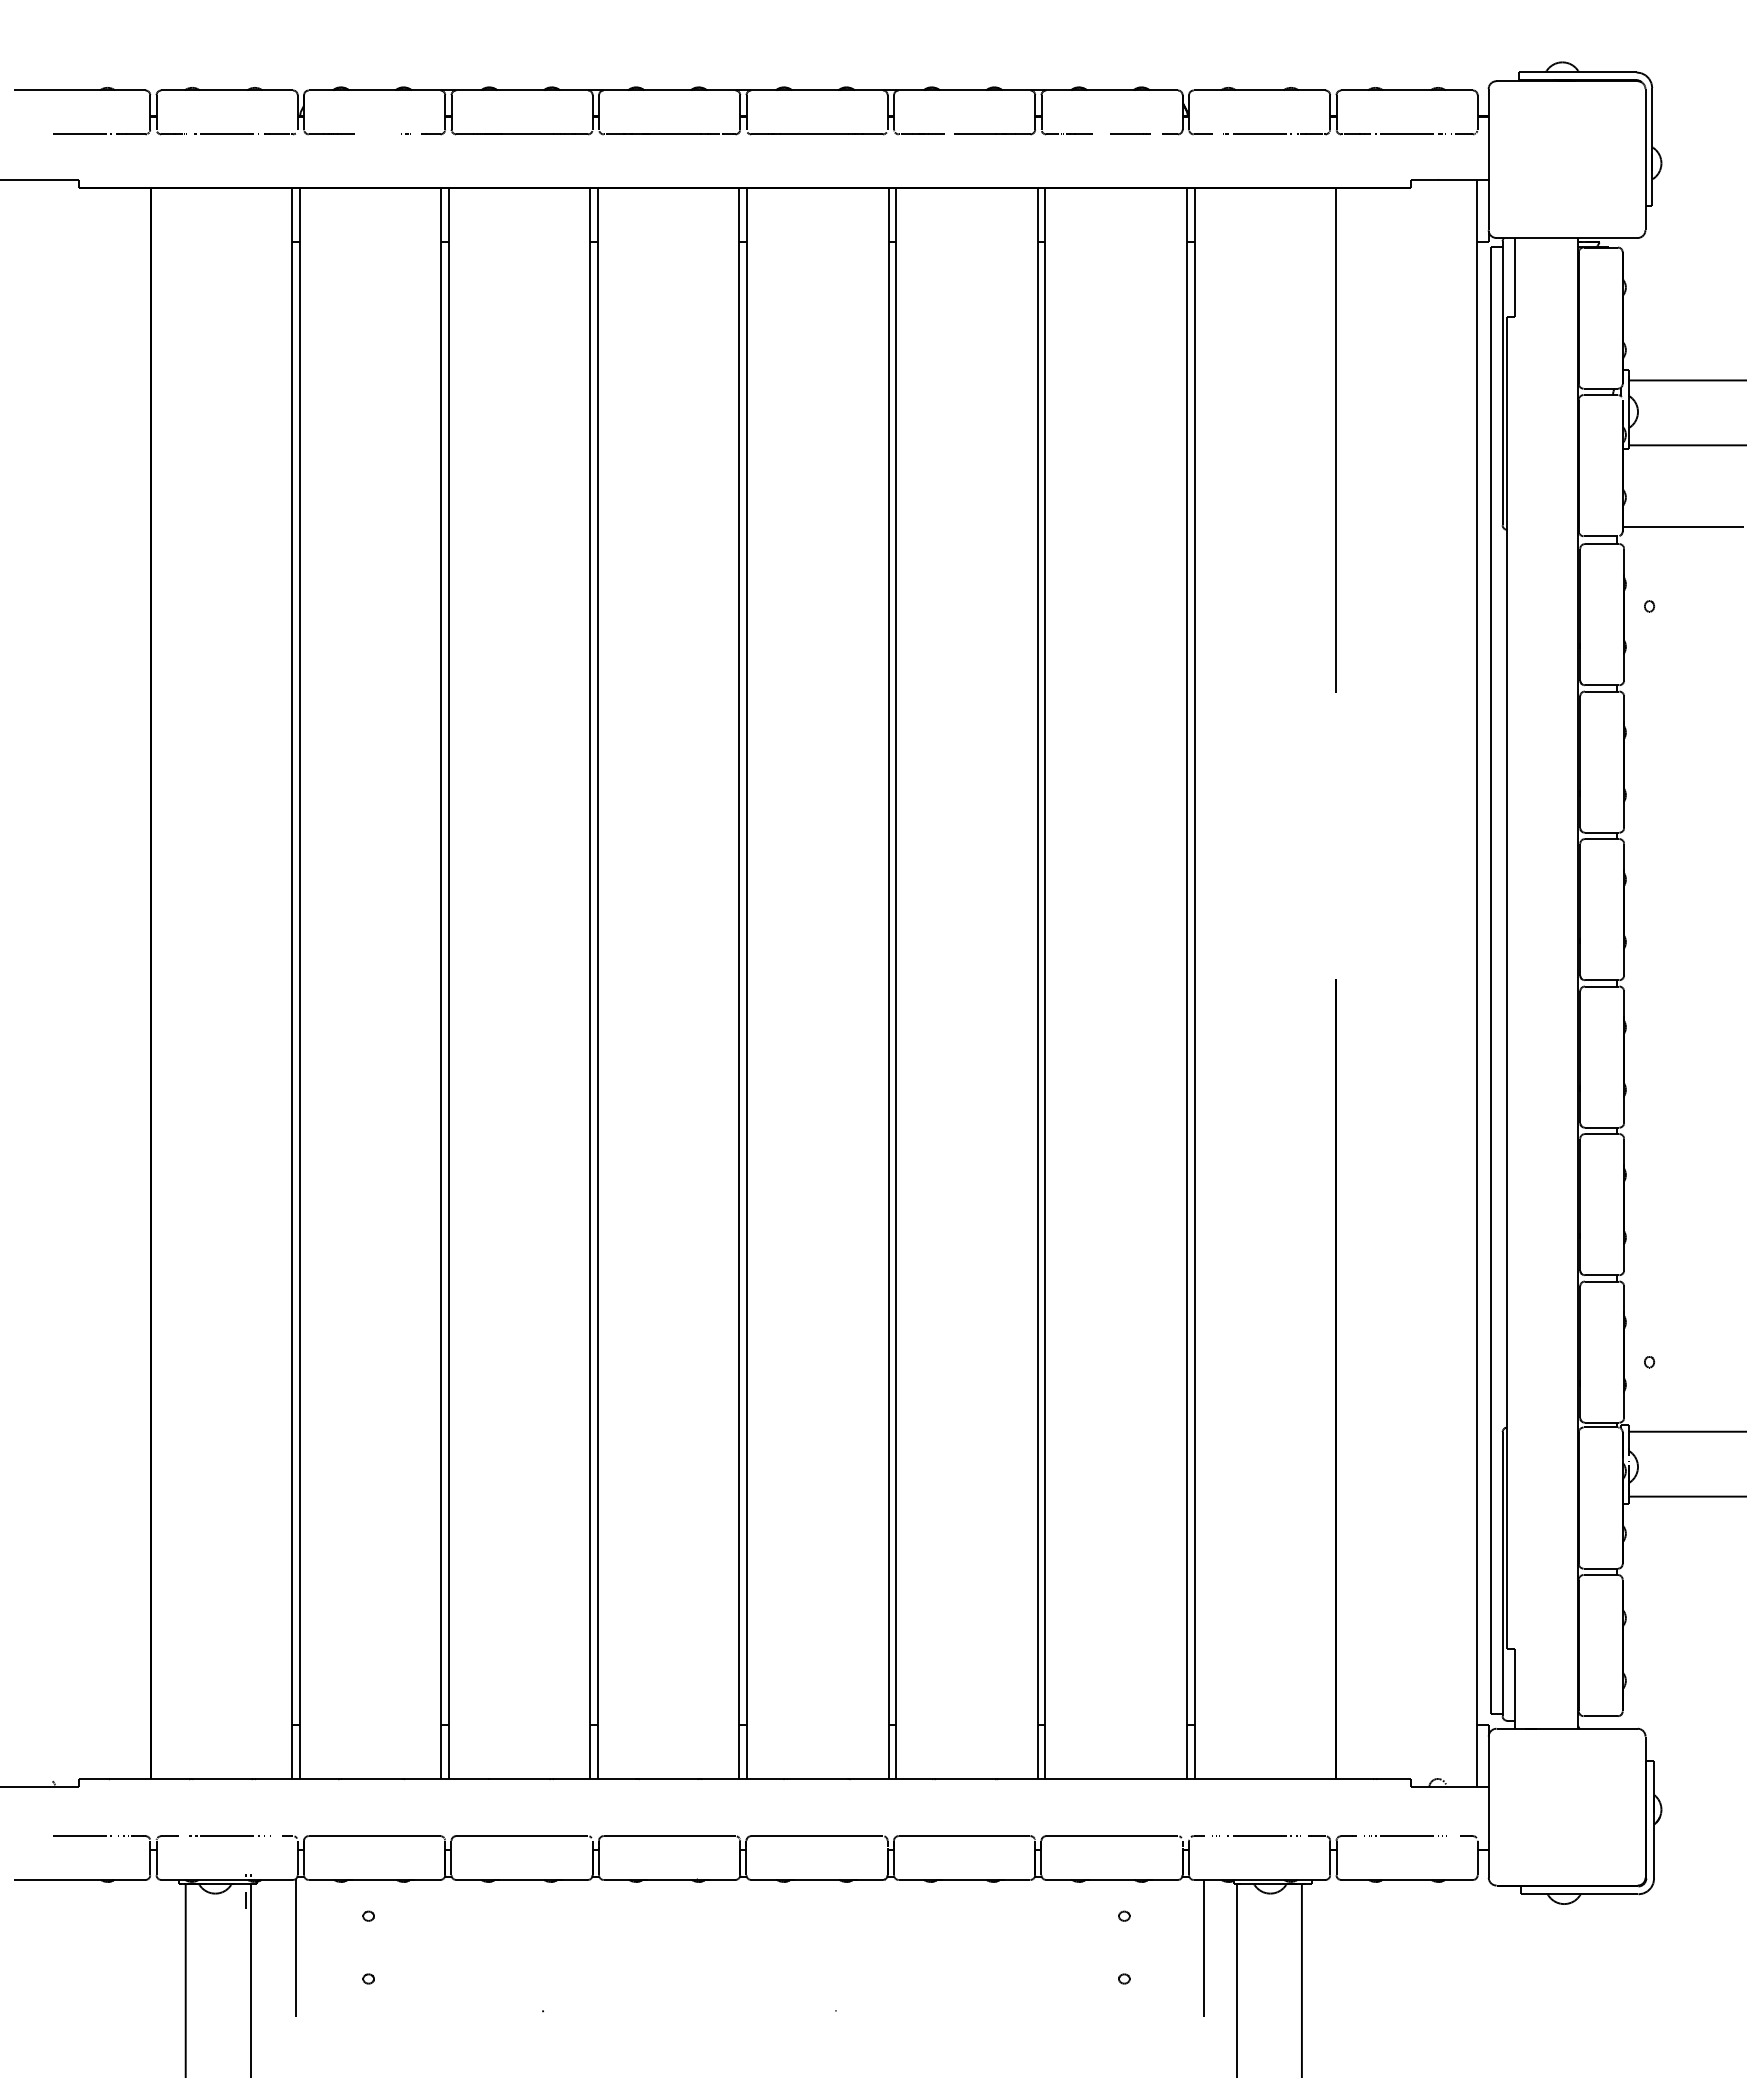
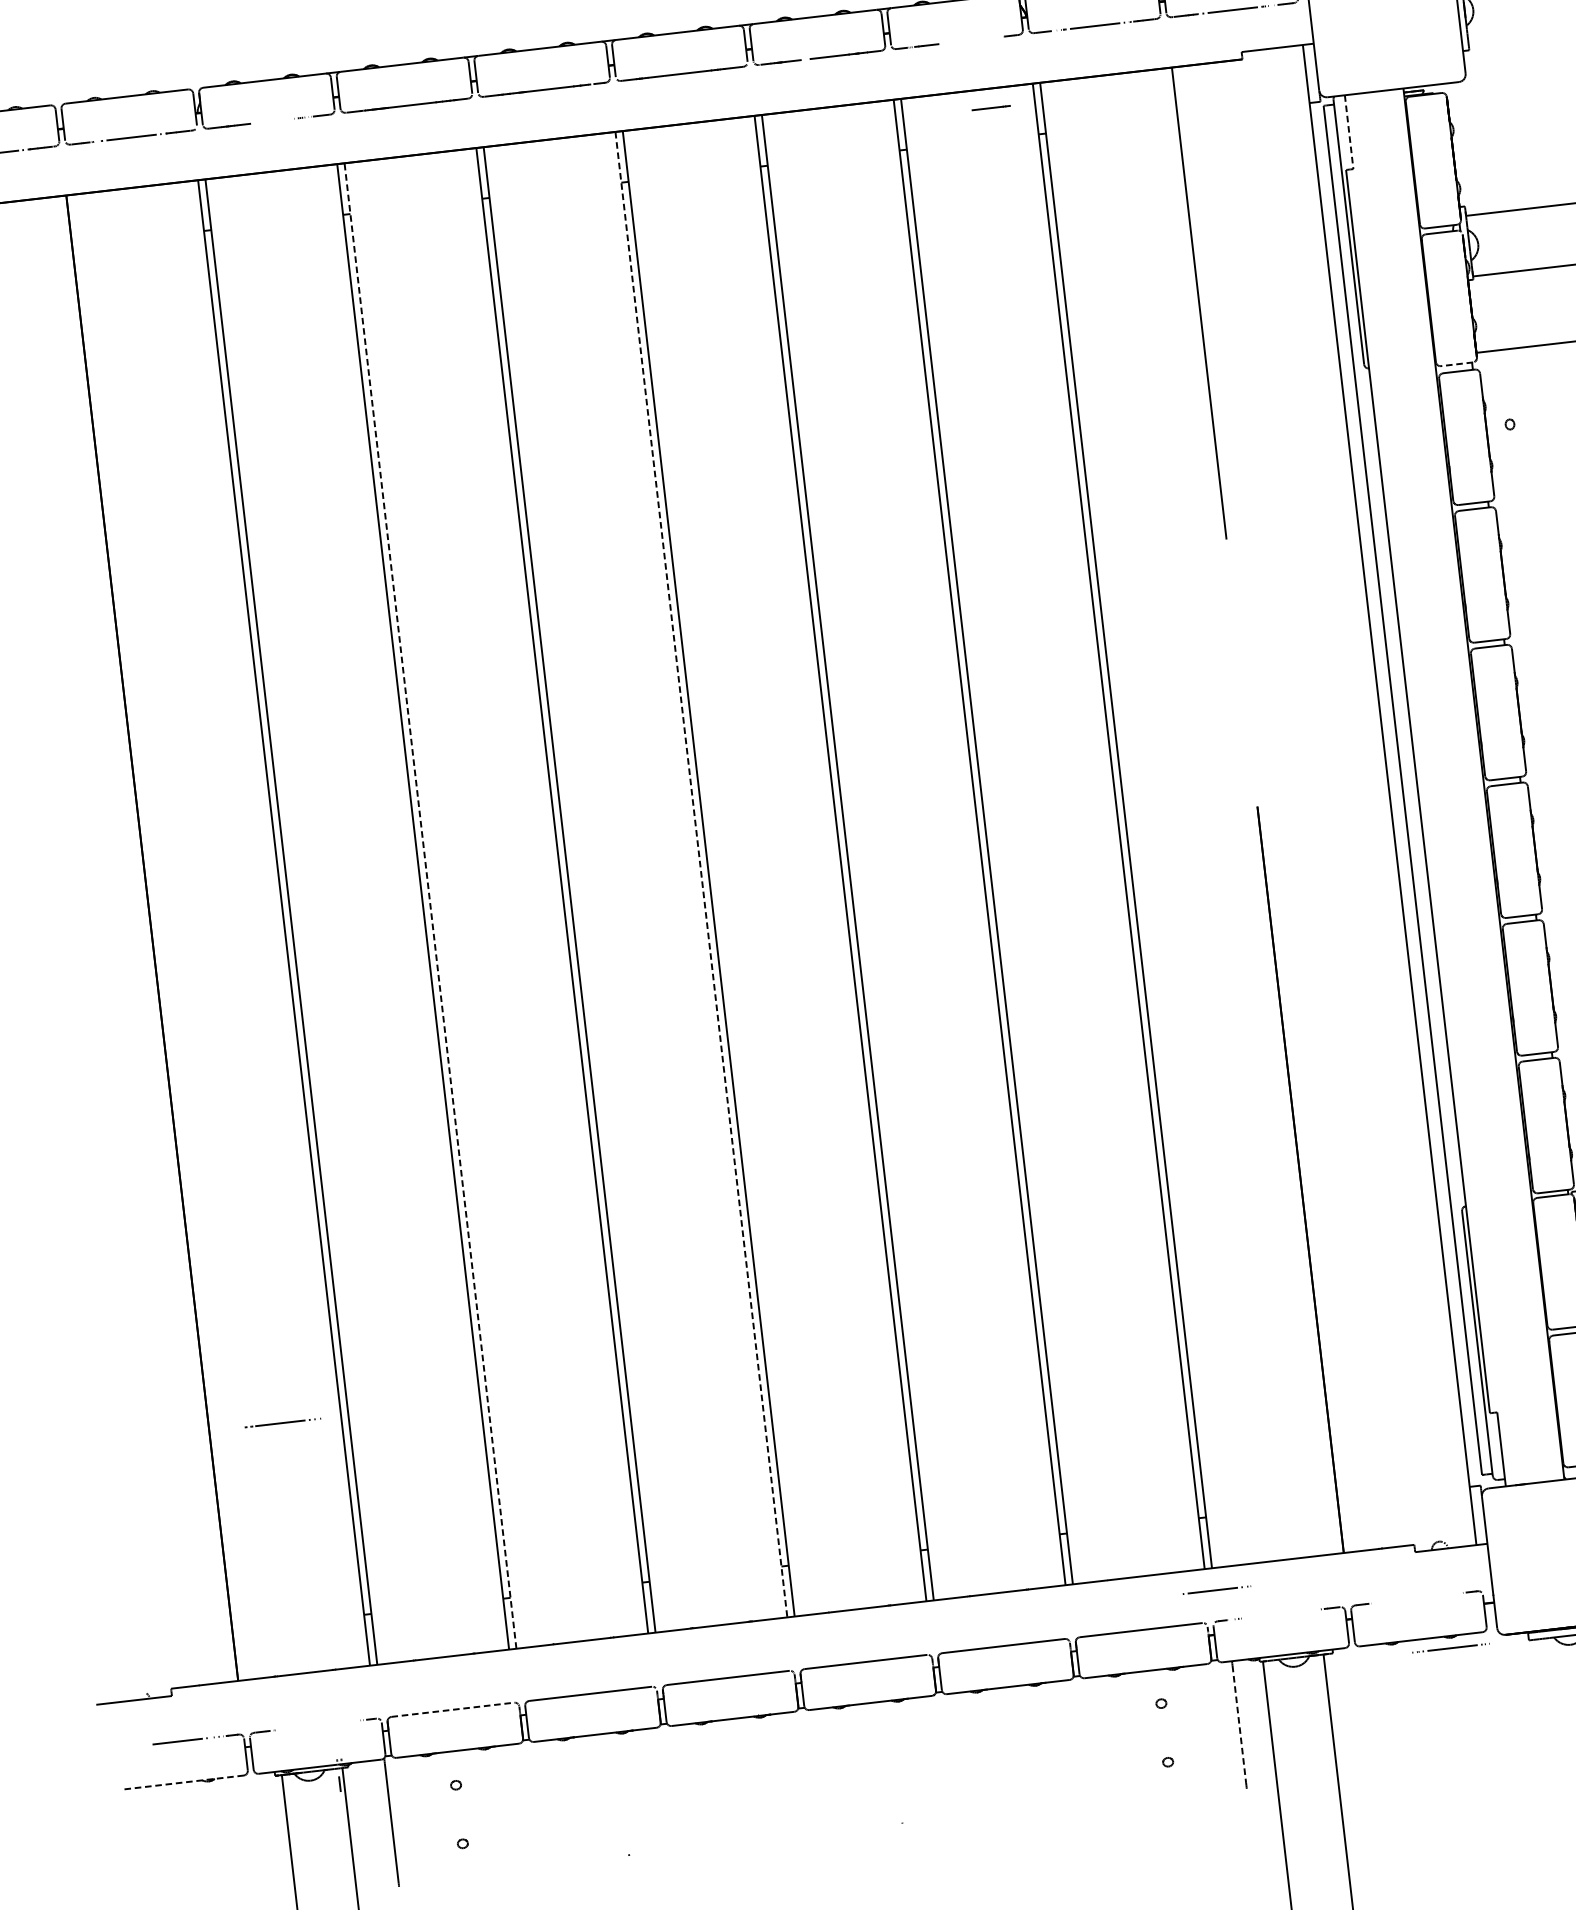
line: (1130, 133) -> (990, 107), moved
line: (1515, 277) -> (1349, 132), solid -> dashed
line: (1600, 536) -> (1456, 364), solid -> dashed
line: (449, 983) -> (430, 906), solid -> dashed
line: (739, 983) -> (701, 874), solid -> dashed
line: (229, 1835) -> (282, 1422), moved
line: (1263, 1835) -> (1216, 1589), moved
line: (1405, 1835) -> (1451, 1647), moved
line: (374, 1836) -> (452, 1710), solid -> dashed
line: (79, 1880) -> (182, 1783), solid -> dashed
line: (1204, 1947) -> (1239, 1724), solid -> dashed

